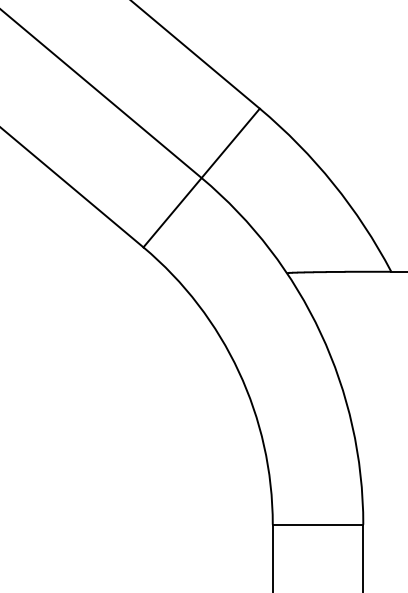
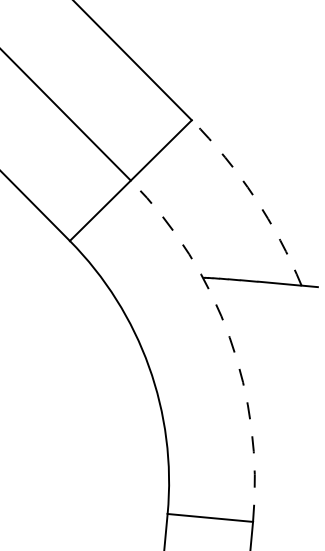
arc: (333, 183) -> (254, 197), solid -> dashed
arc: (320, 333) -> (229, 337), solid -> dashed

